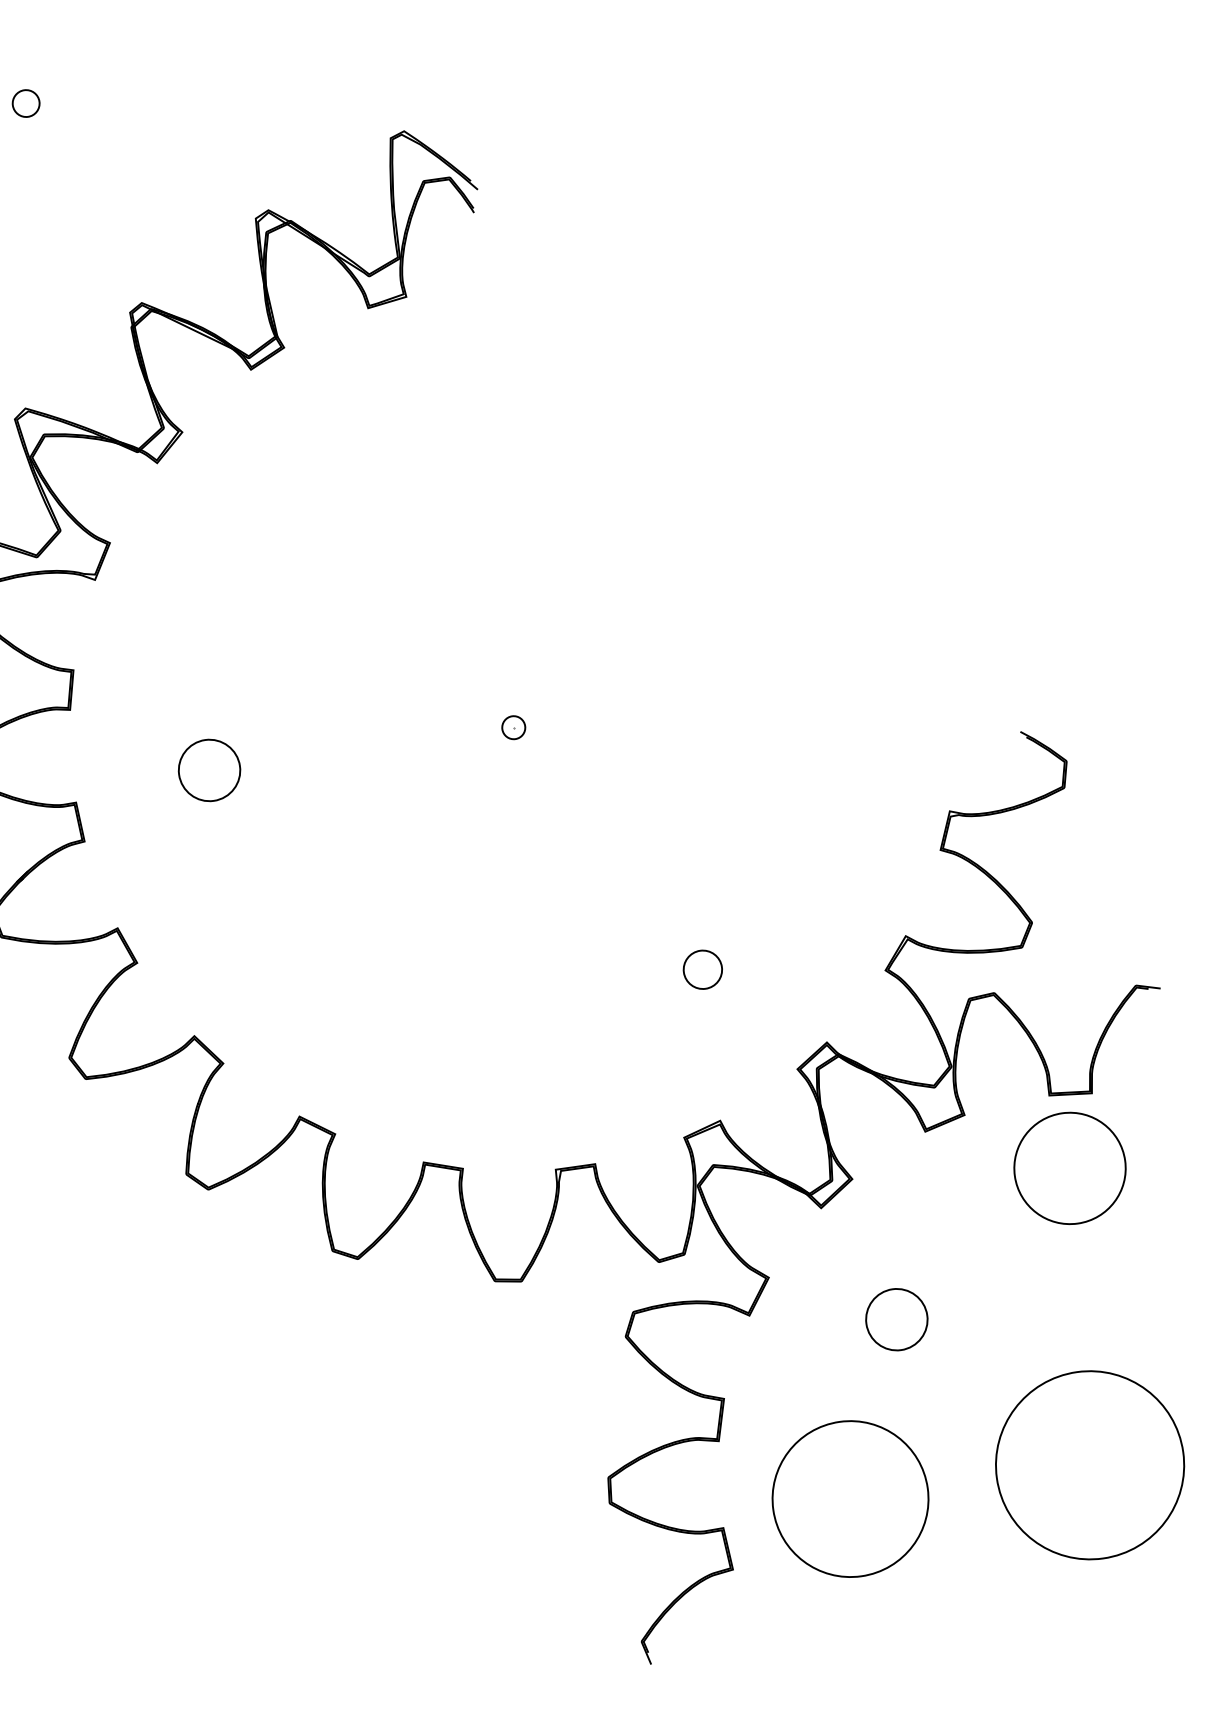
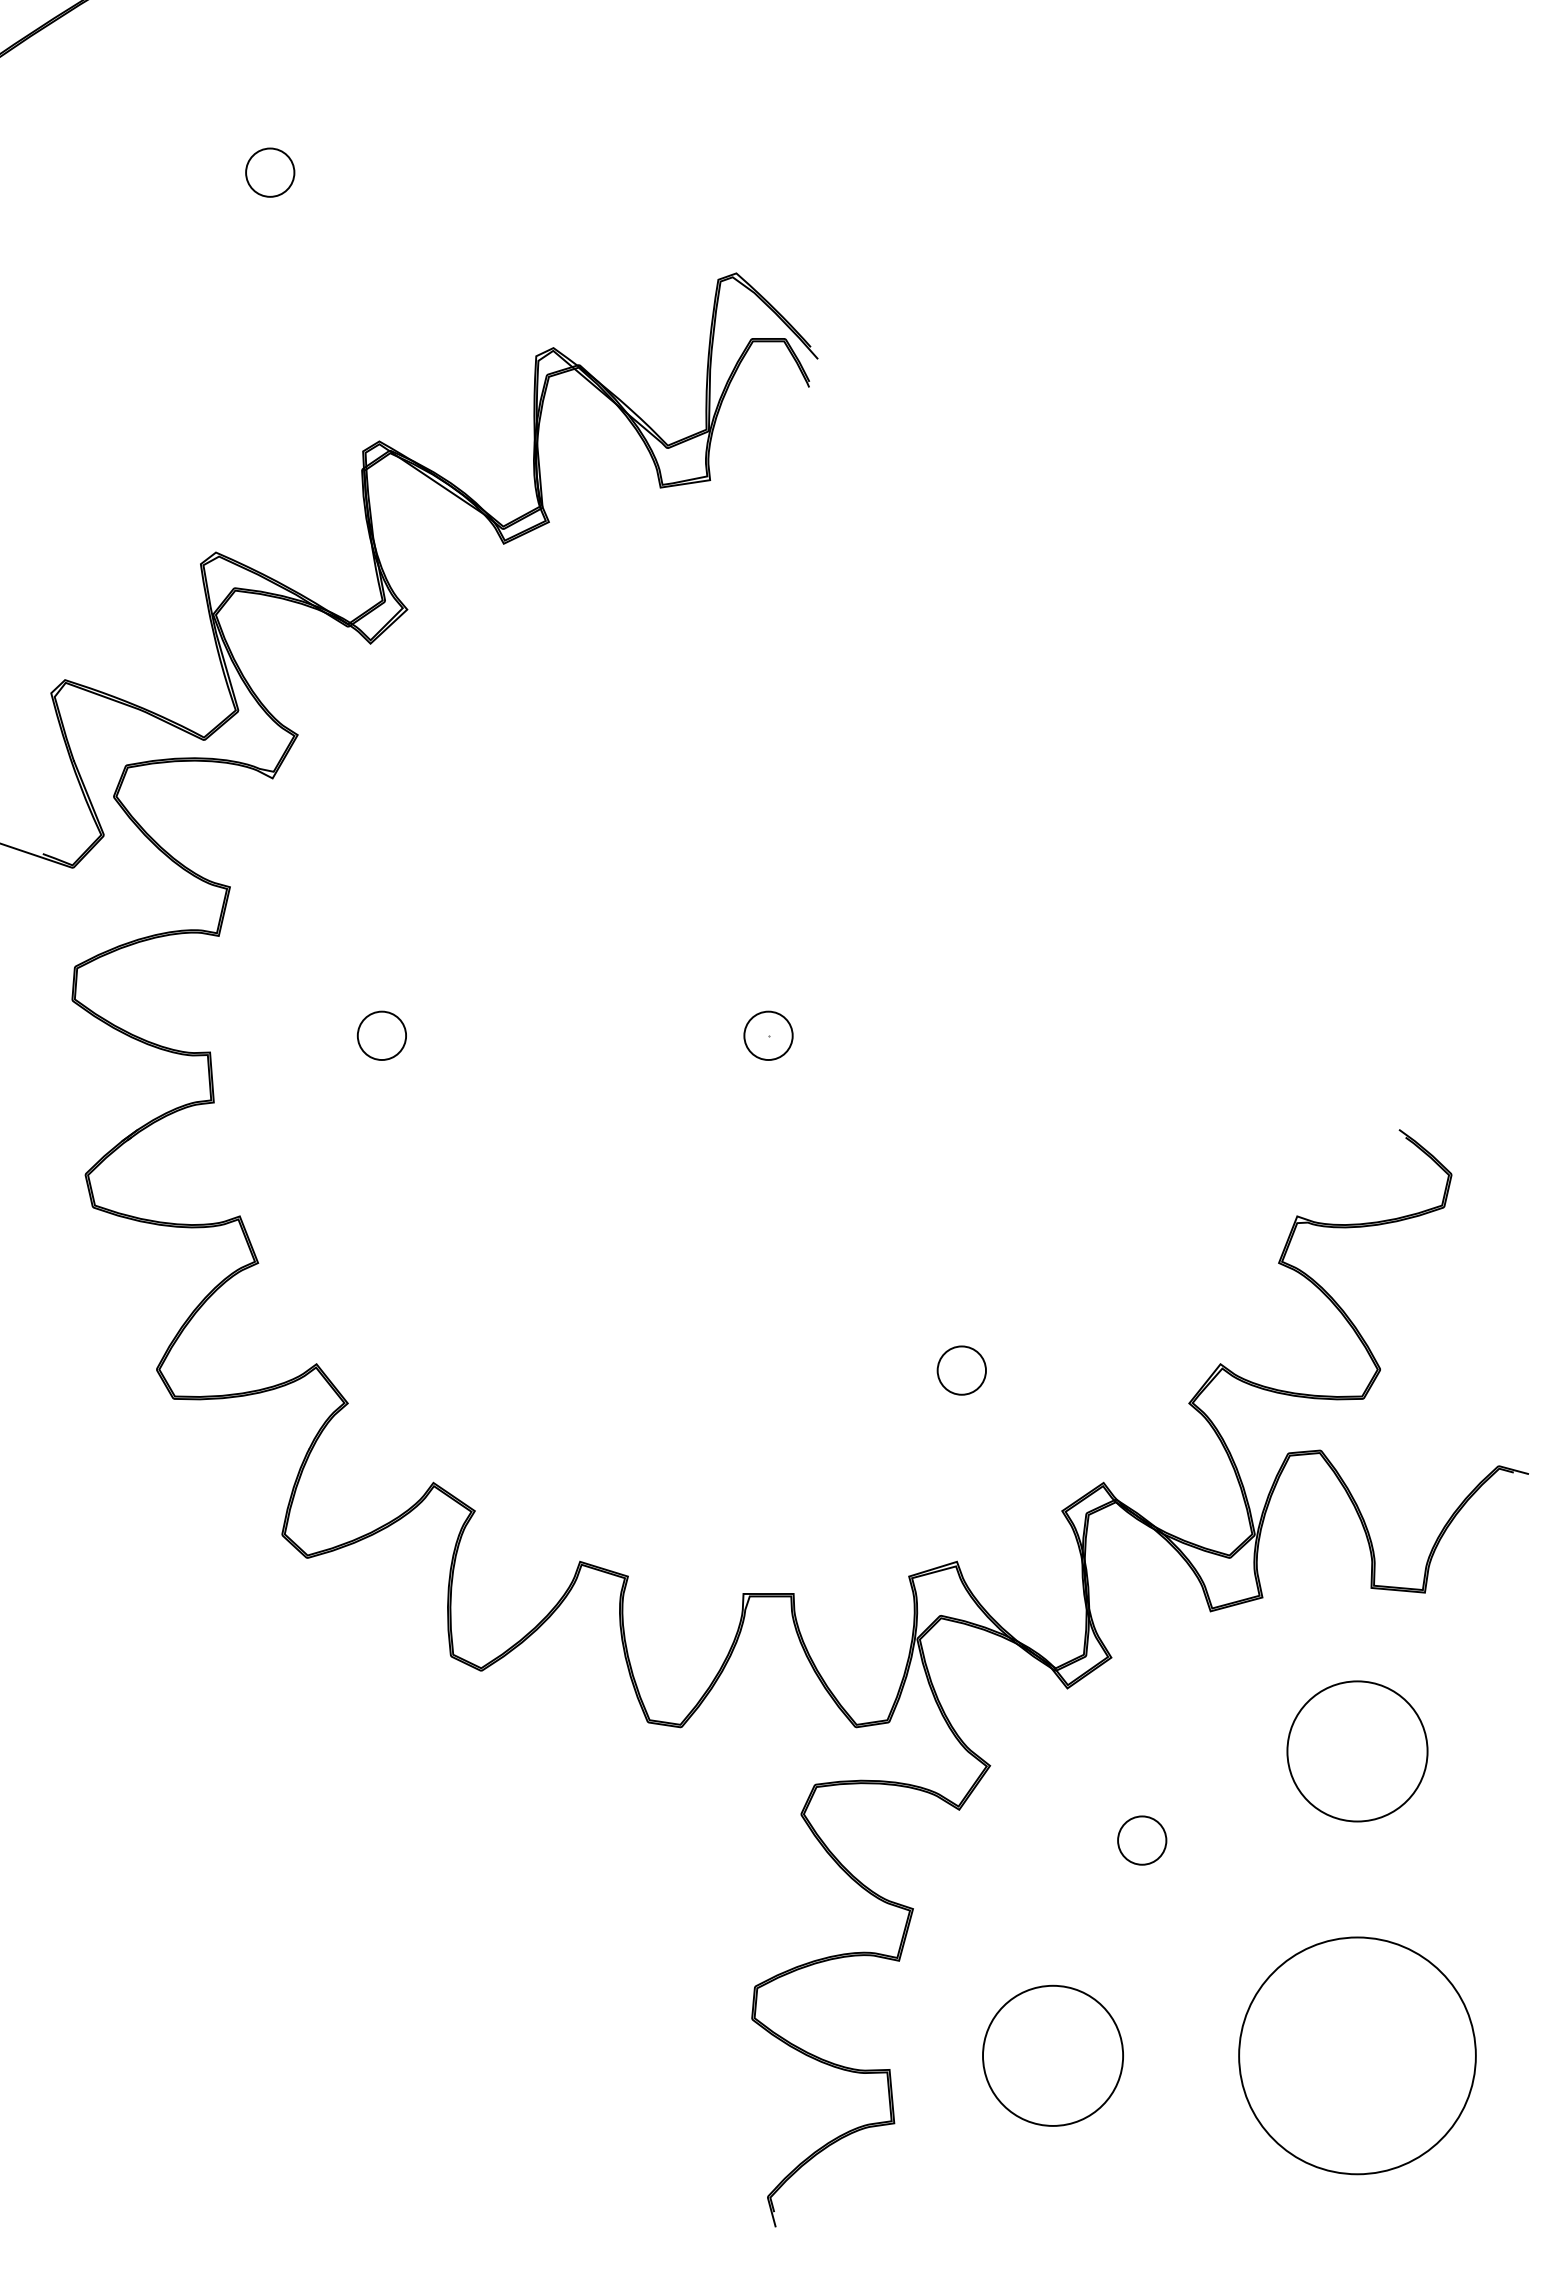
circle: (26, 103) -> (270, 172), size x1.43
circle: (513, 727) -> (768, 1035), size x1.67
circle: (209, 770) -> (381, 1035), size x0.62
part: (1070, 1168) -> (1357, 1751), moved
circle: (897, 1319) -> (1142, 1840), size x0.62
part: (850, 1498) -> (1052, 2055), size x0.71

